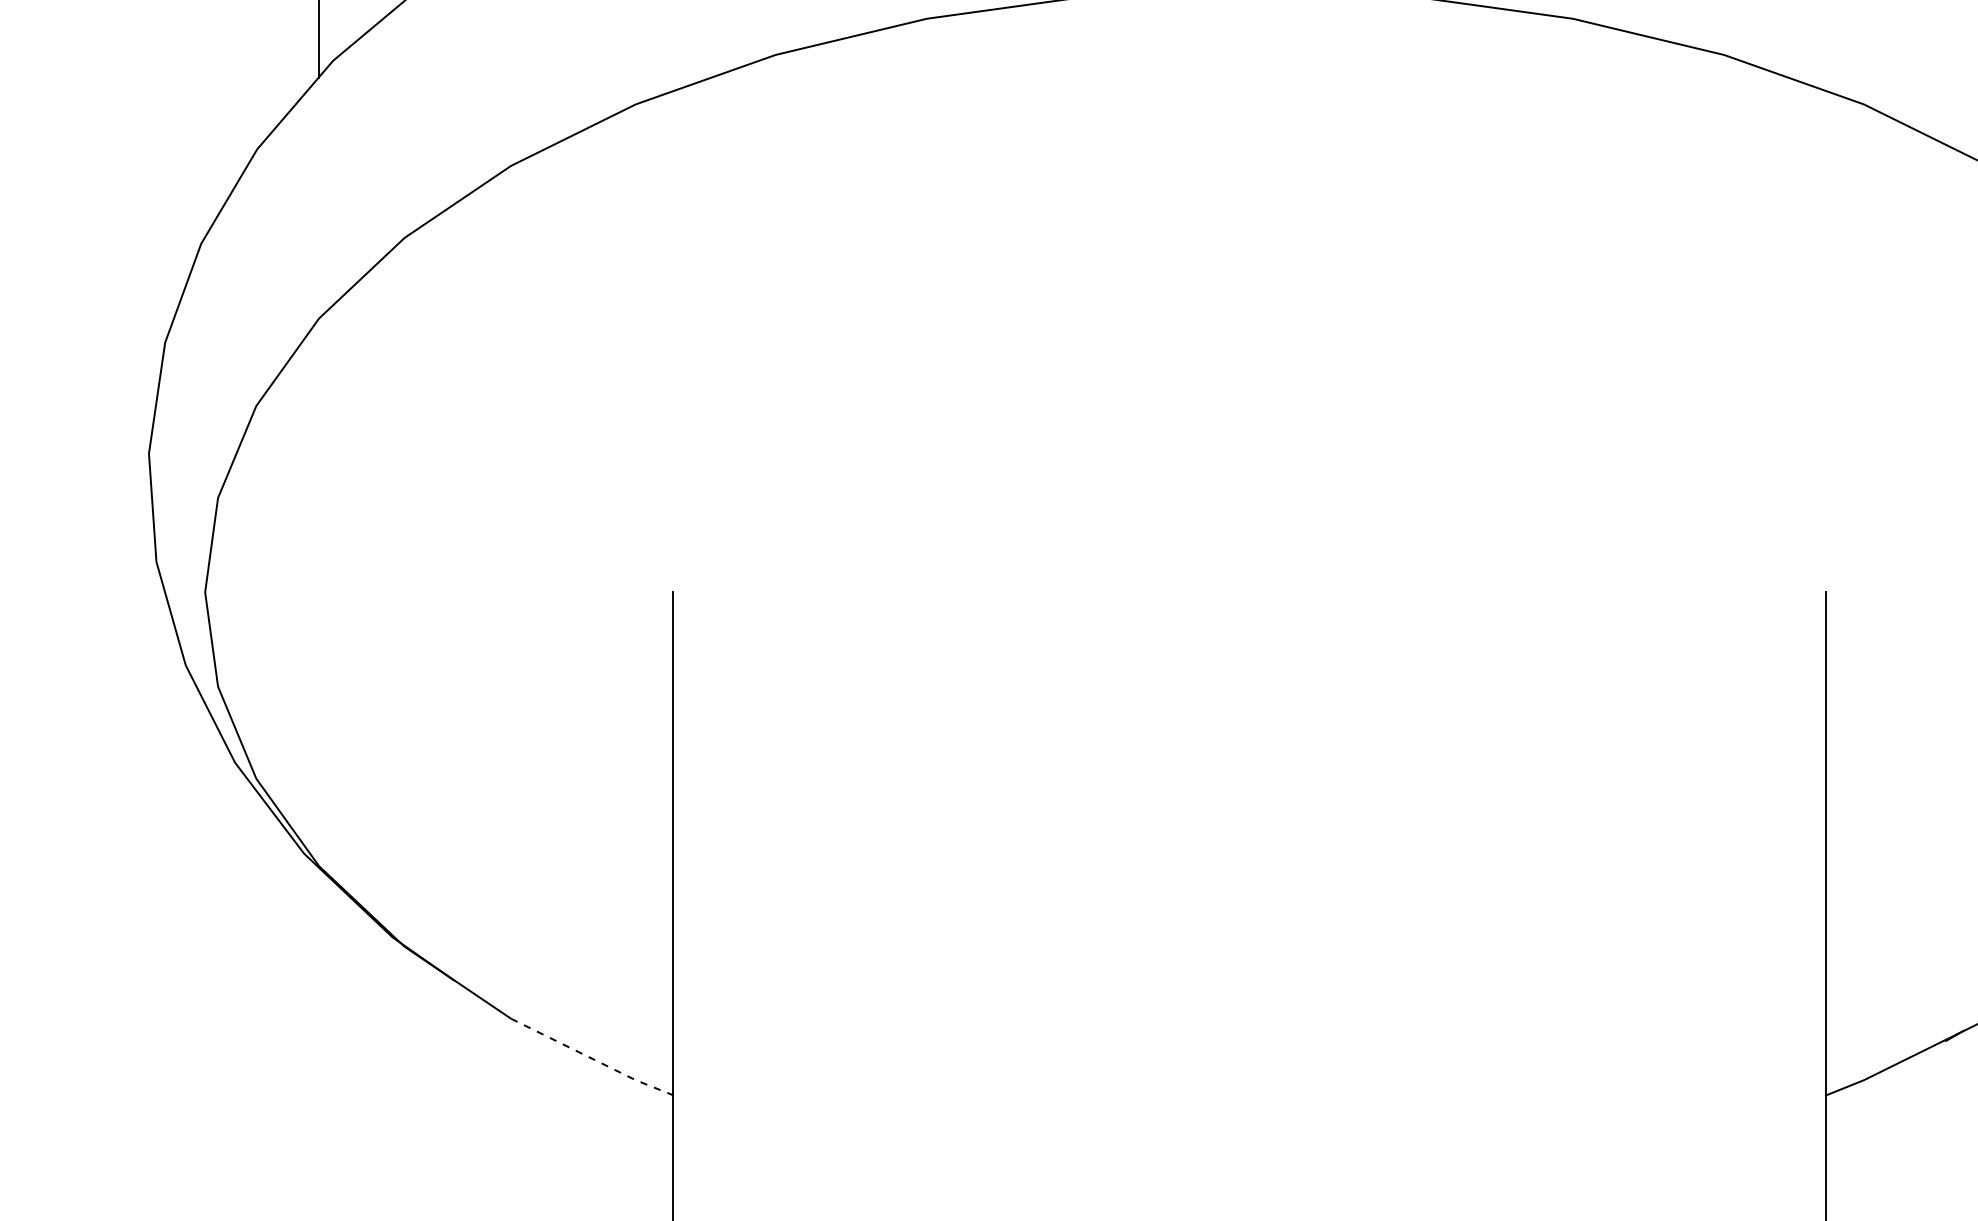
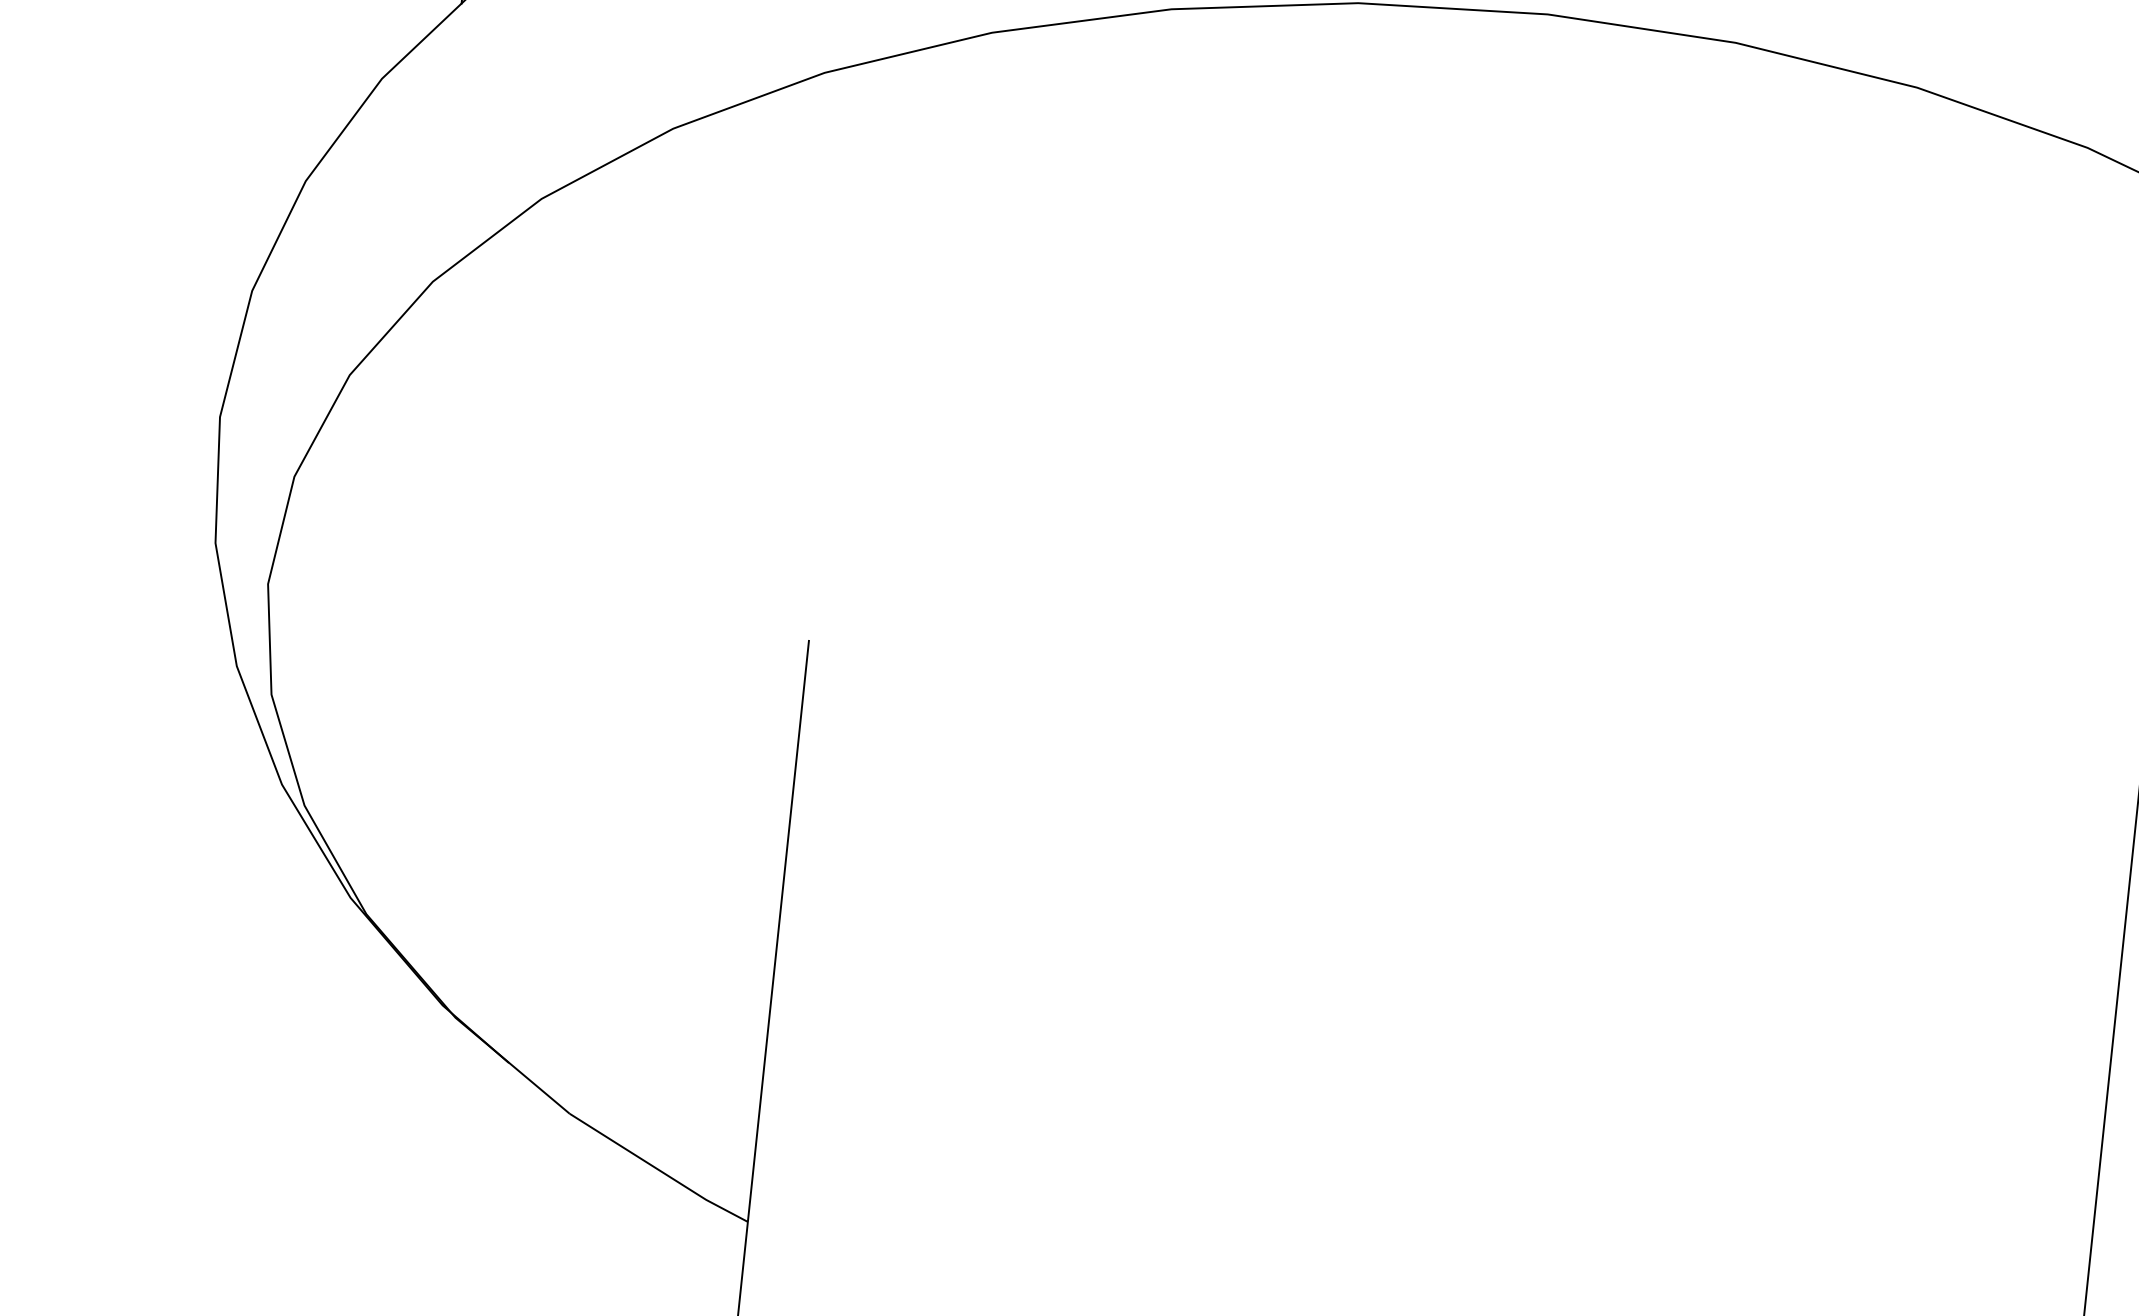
line: (592, 1059) -> (658, 1170), dashed -> solid

